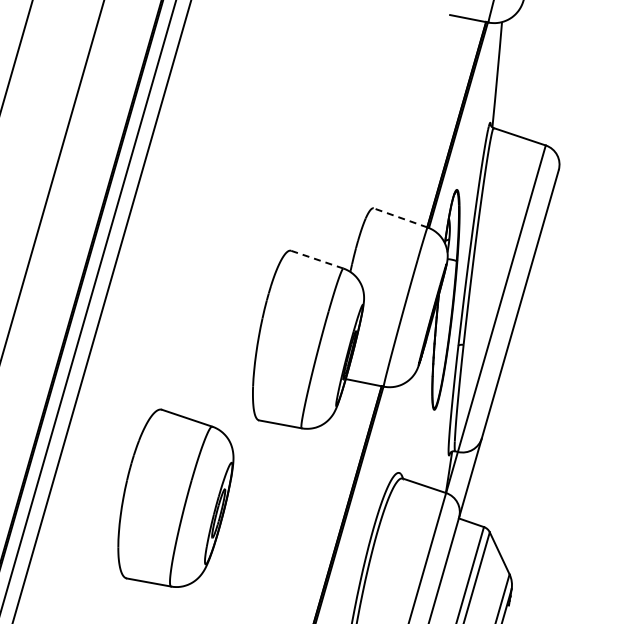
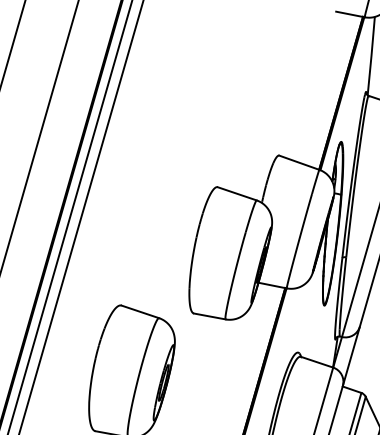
line: (400, 217) -> (299, 162), dashed -> solid
line: (317, 259) -> (237, 193), dashed -> solid

